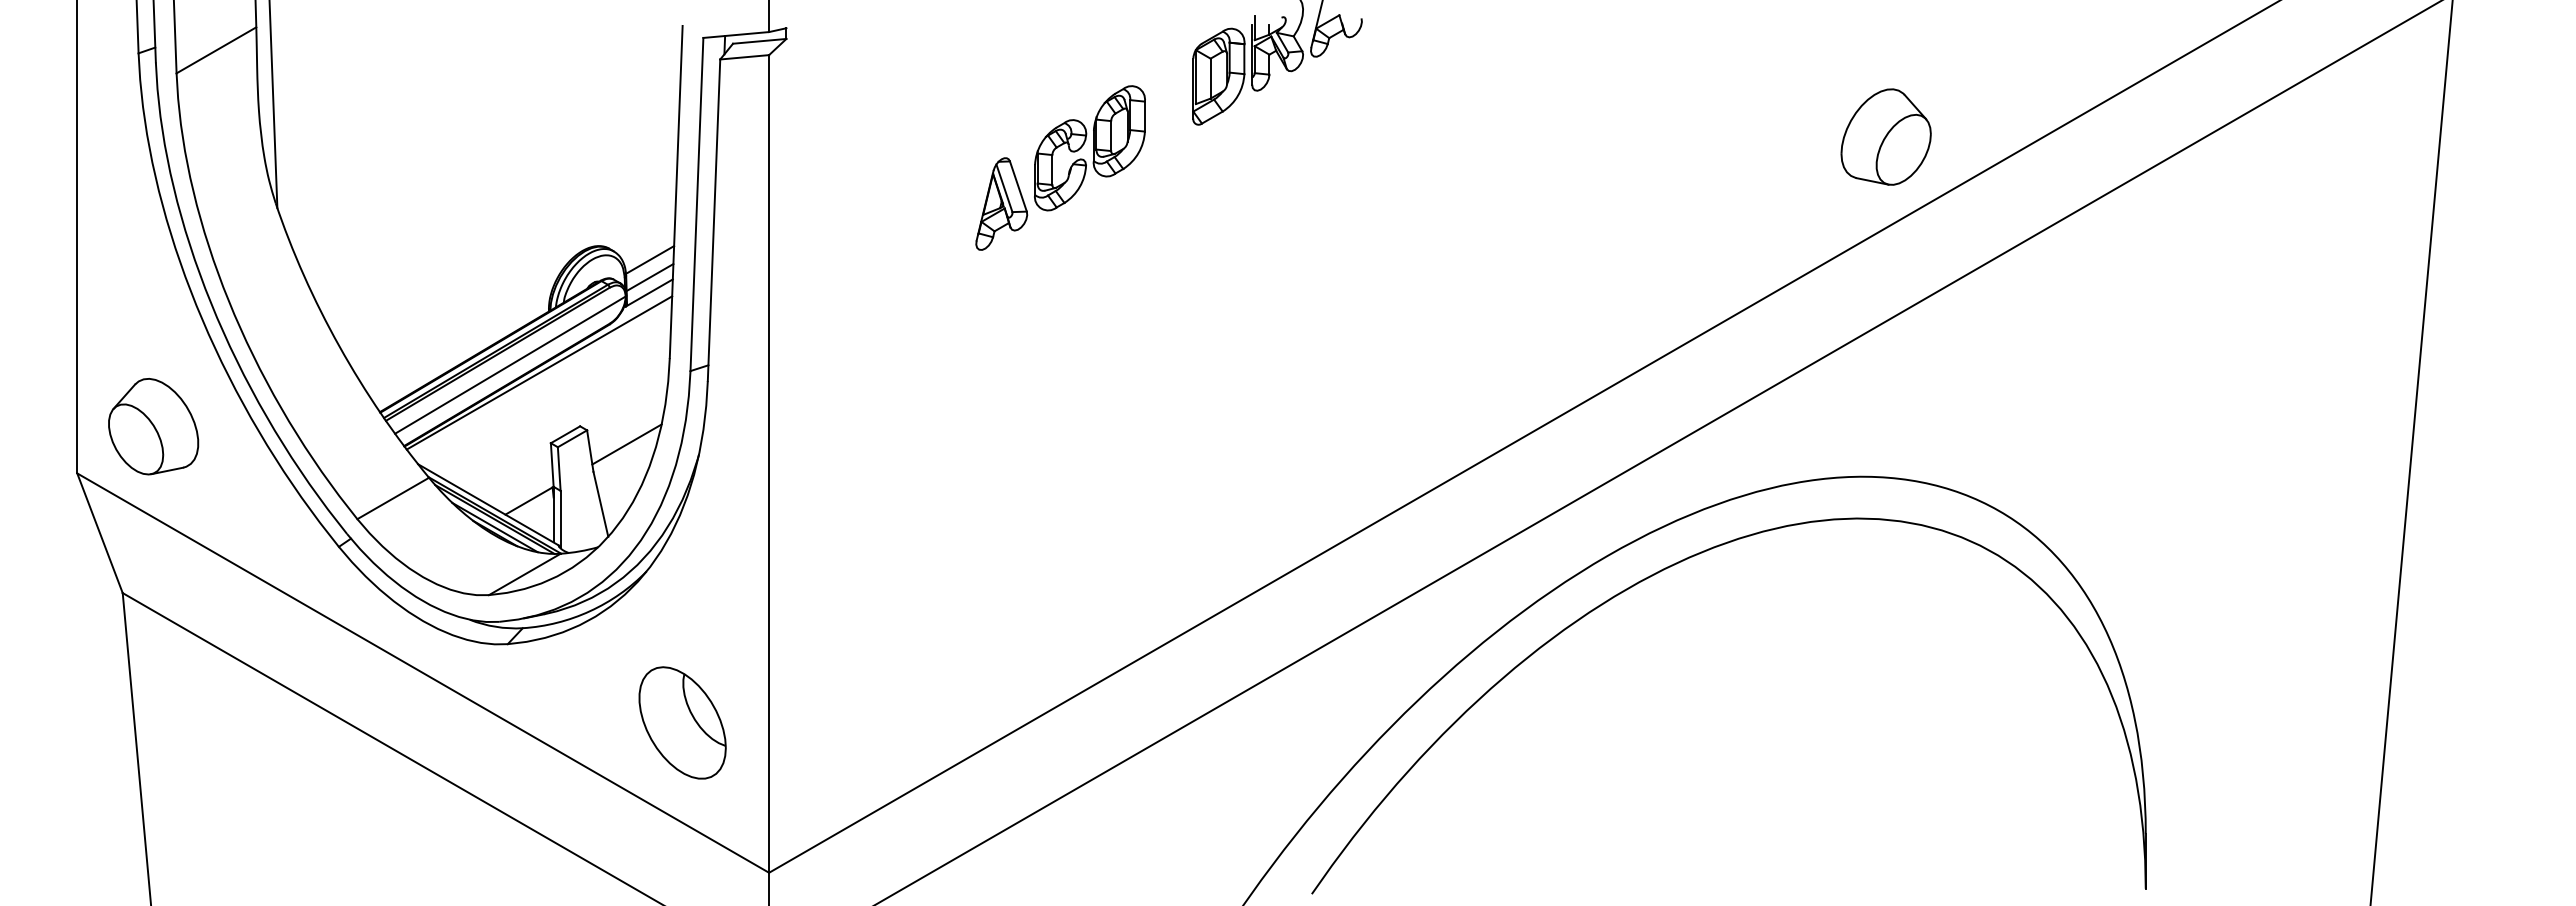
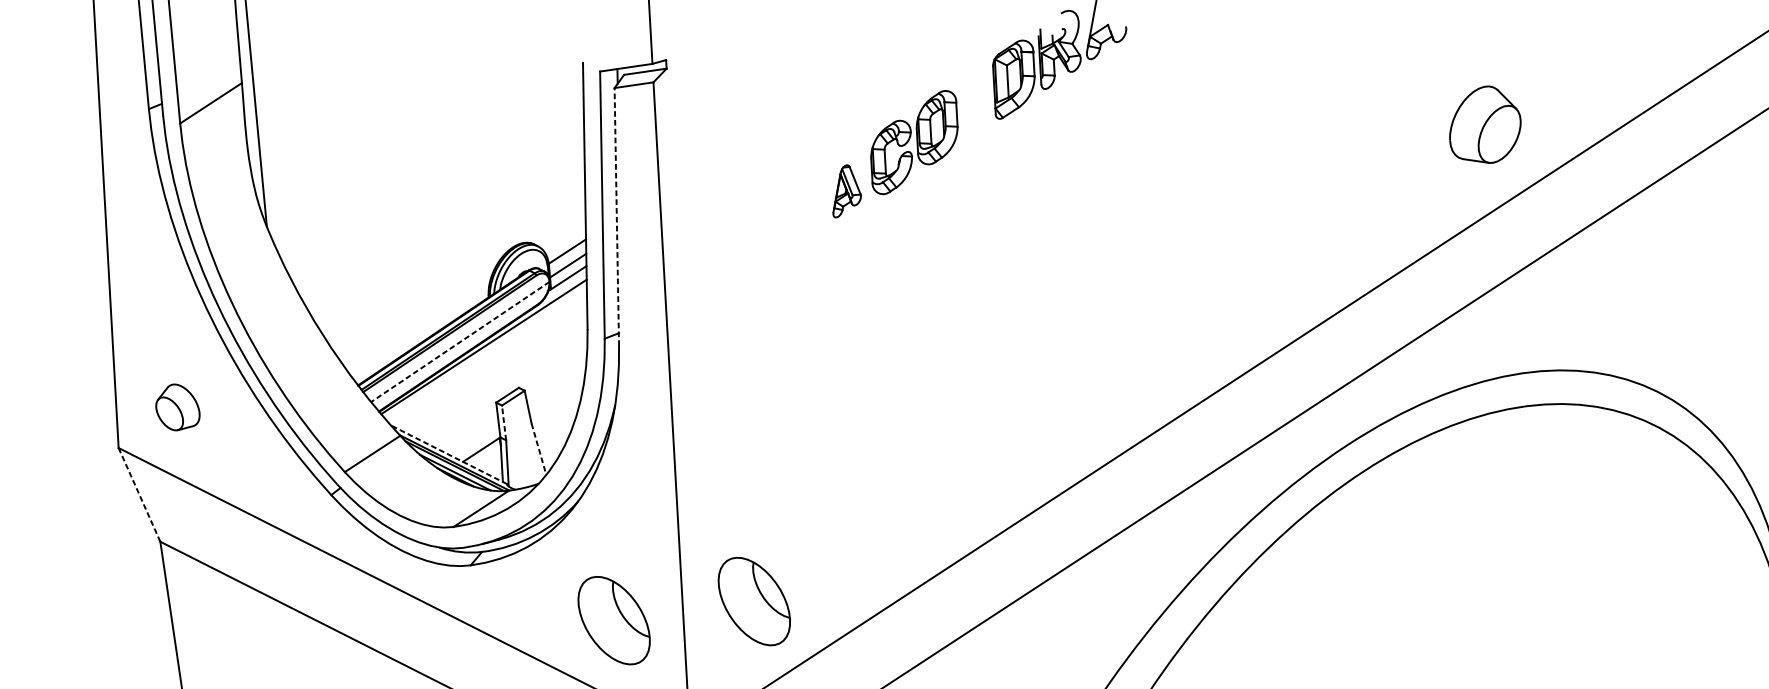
part: (1885, 136) -> (1484, 124), moved
part: (1001, 203) -> (846, 190), size x0.7
line: (714, 220) -> (617, 217), solid -> dashed
line: (509, 365) -> (459, 342), solid -> dashed
part: (153, 426) -> (177, 407), size x0.6
line: (626, 444) -> (556, 400), removed
line: (559, 469) -> (504, 423), solid -> dashed
line: (488, 504) -> (449, 454), solid -> dashed
line: (601, 504) -> (539, 449), solid -> dashed
line: (99, 532) -> (139, 494), solid -> dashed
part: (858, 708) -> (754, 601), added

